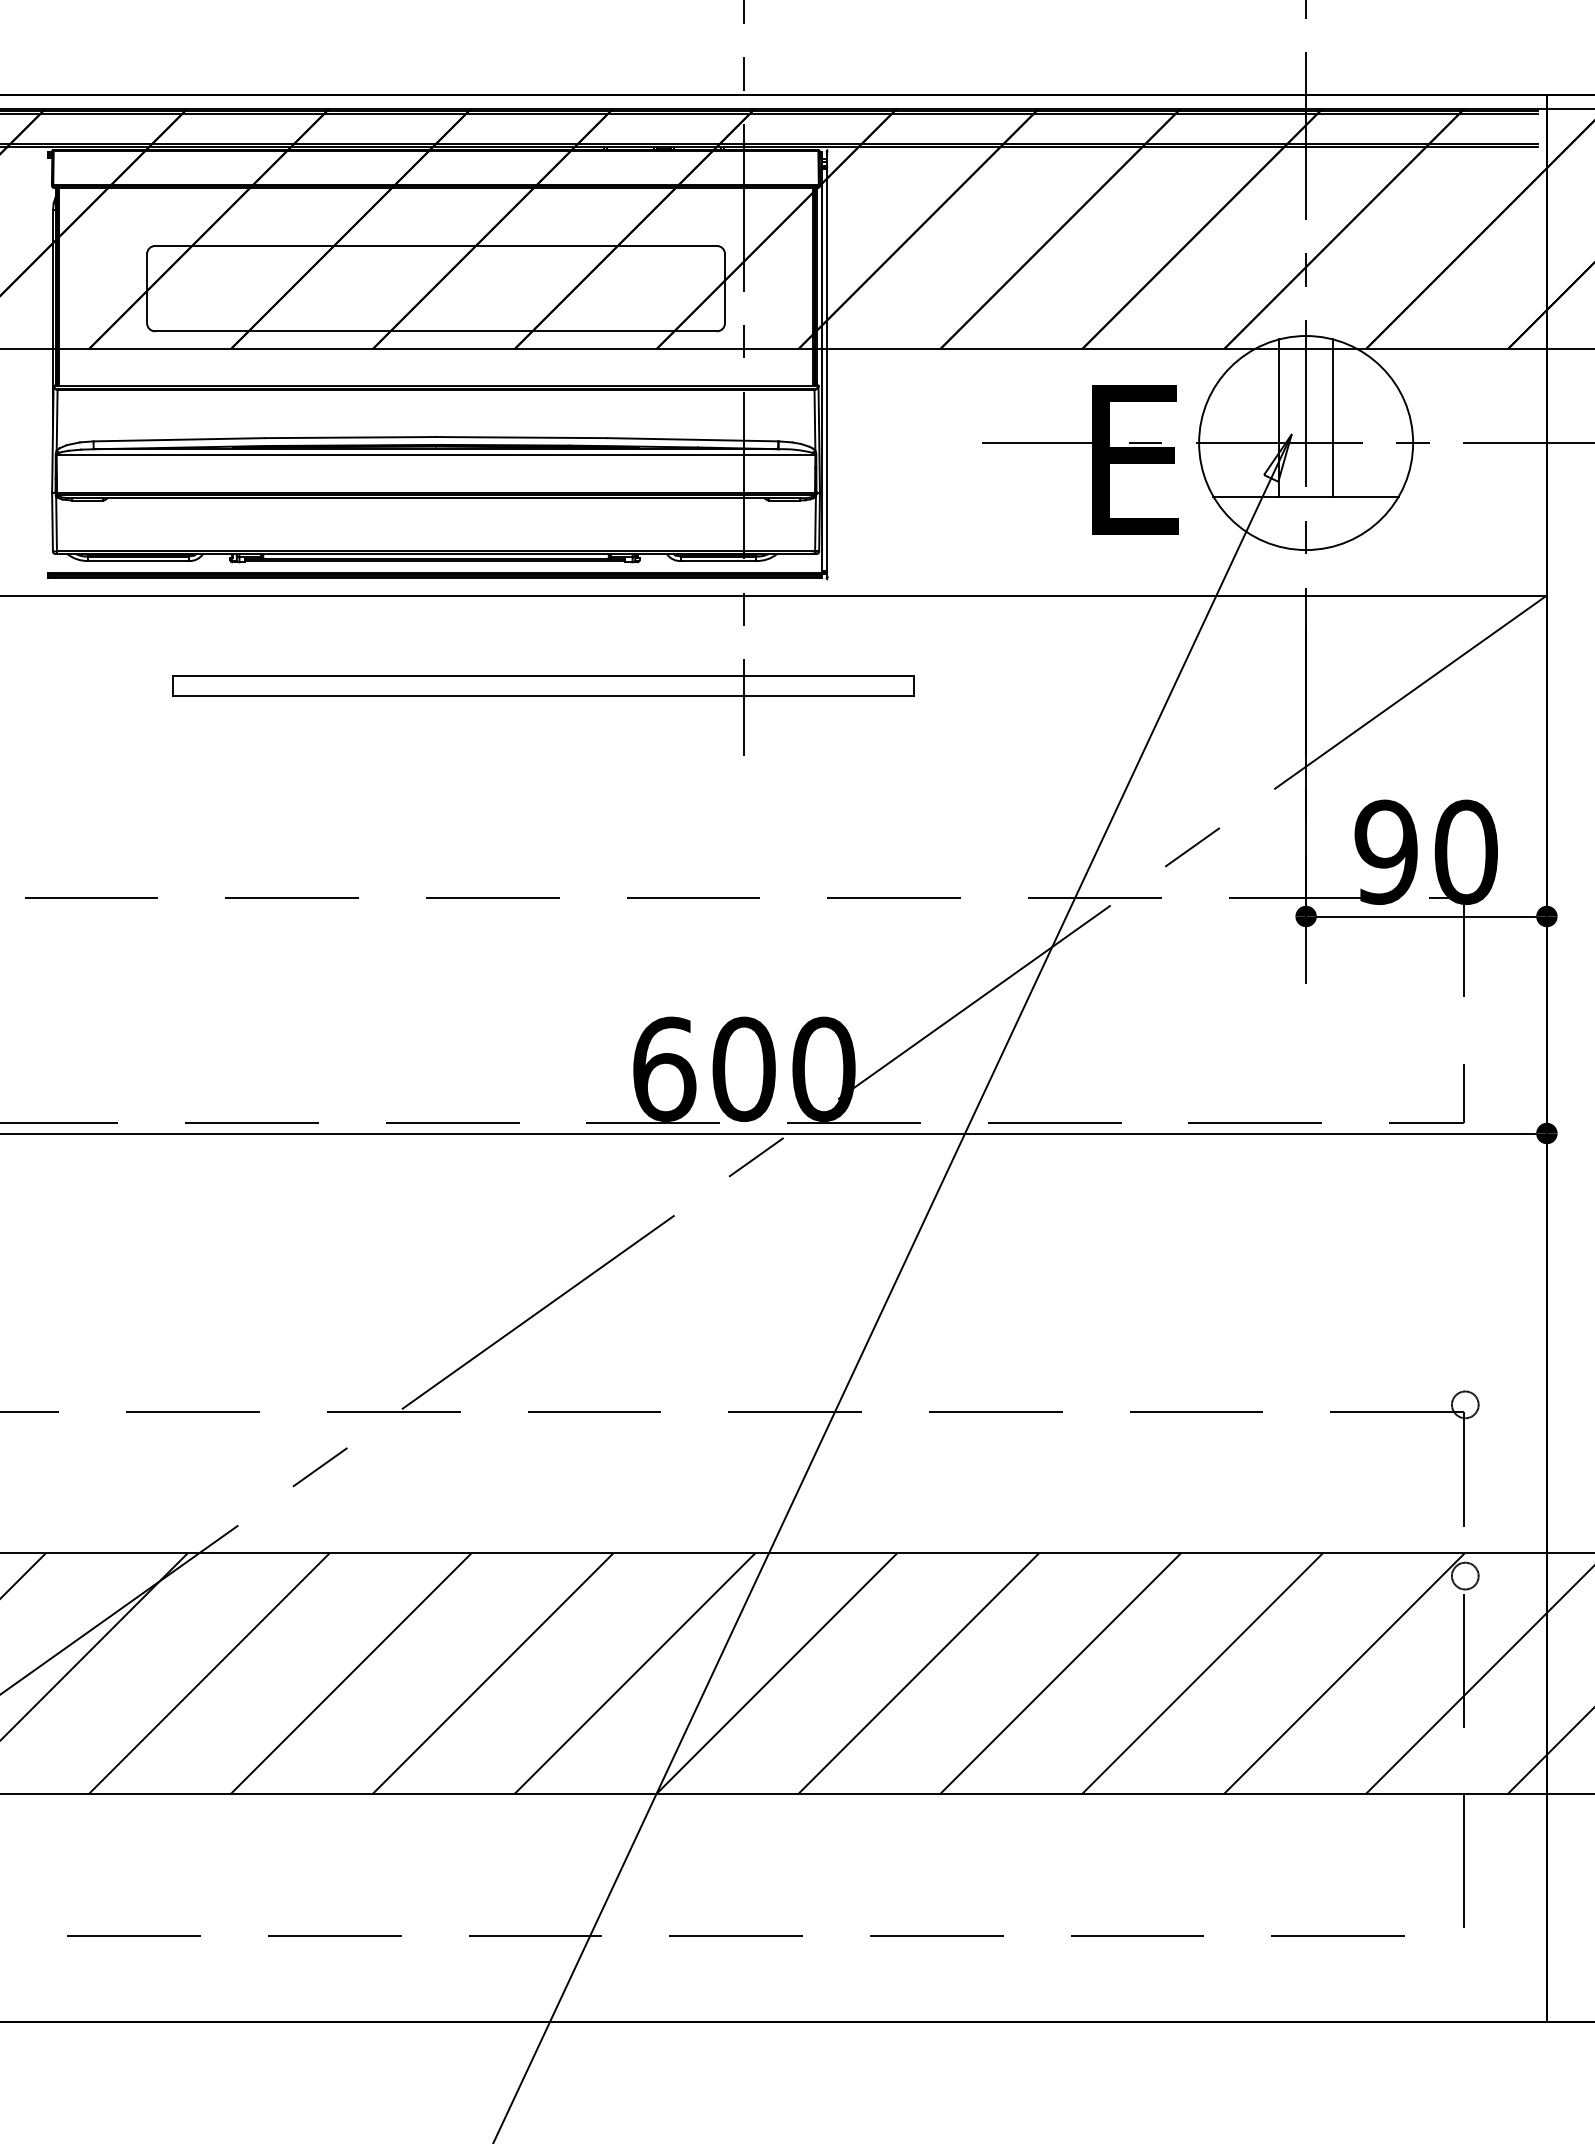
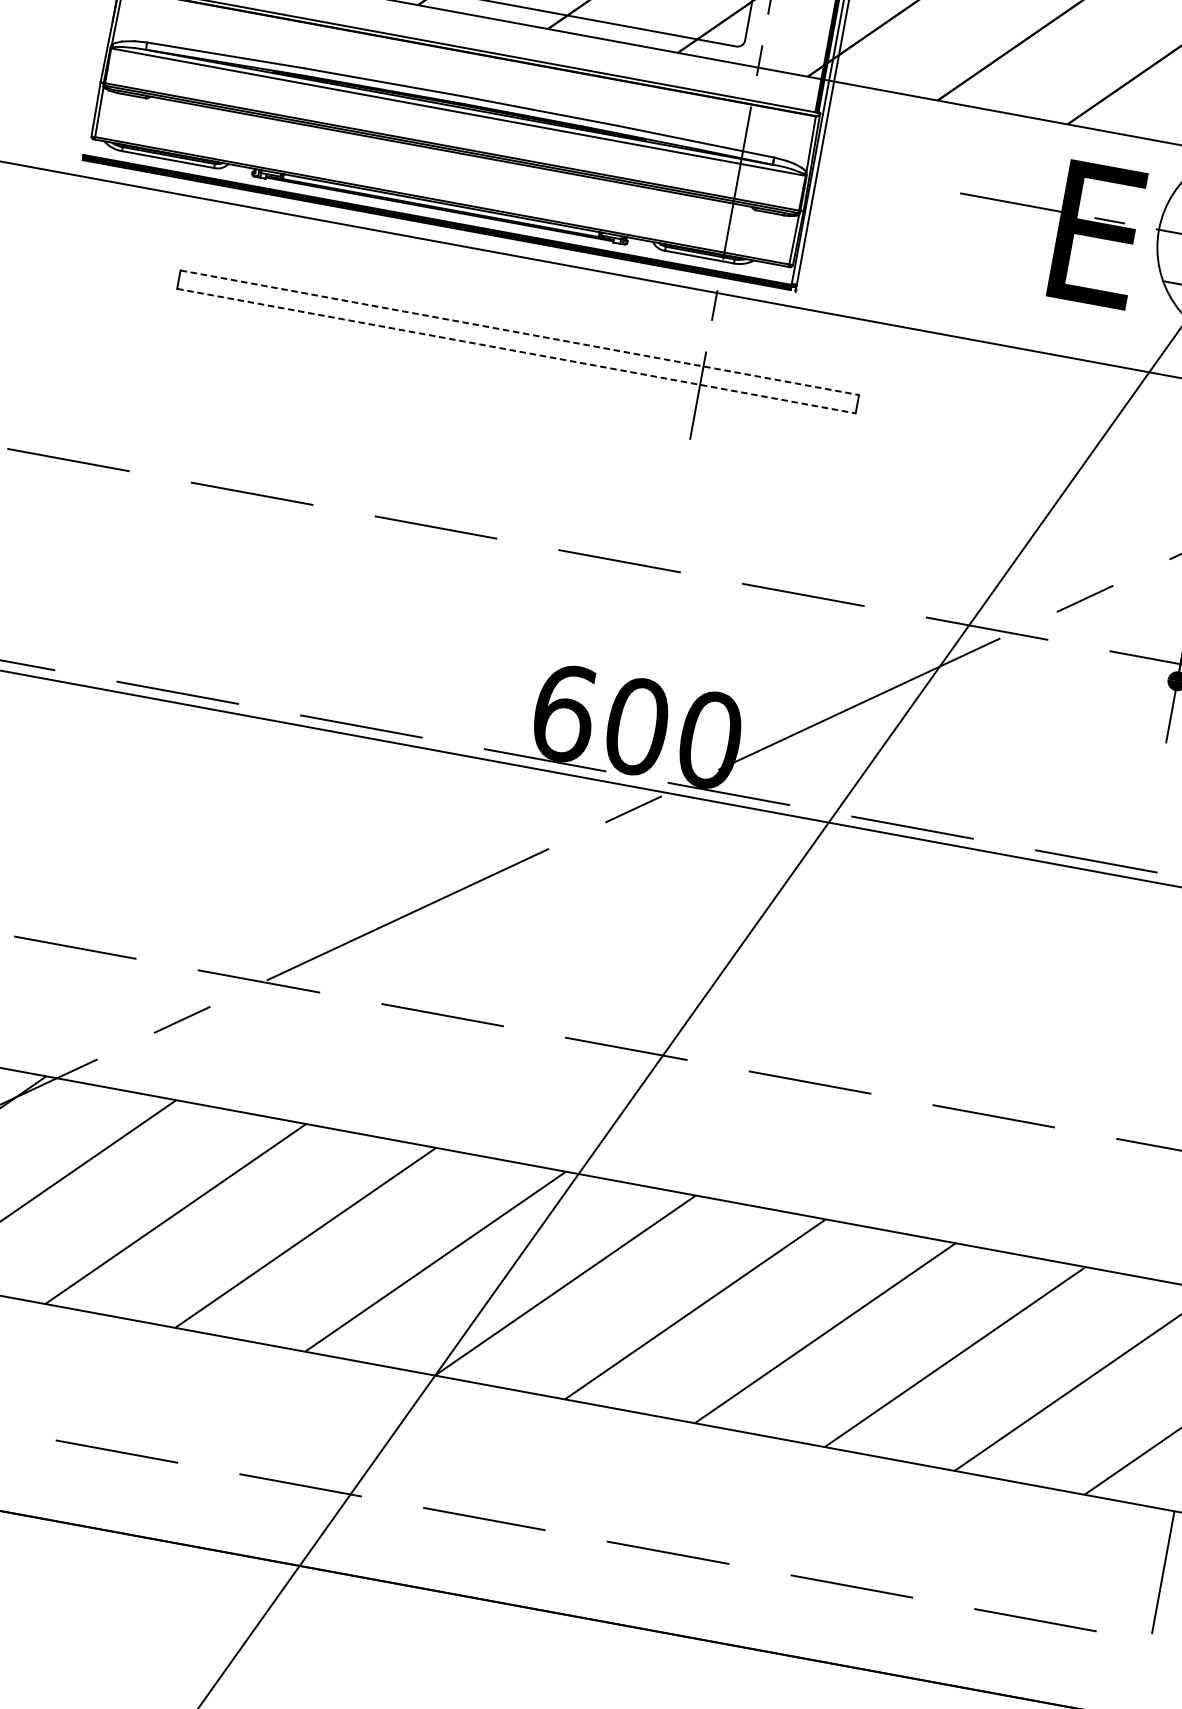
line: (543, 675) -> (519, 332), solid -> dashed
line: (543, 695) -> (516, 350), solid -> dashed

